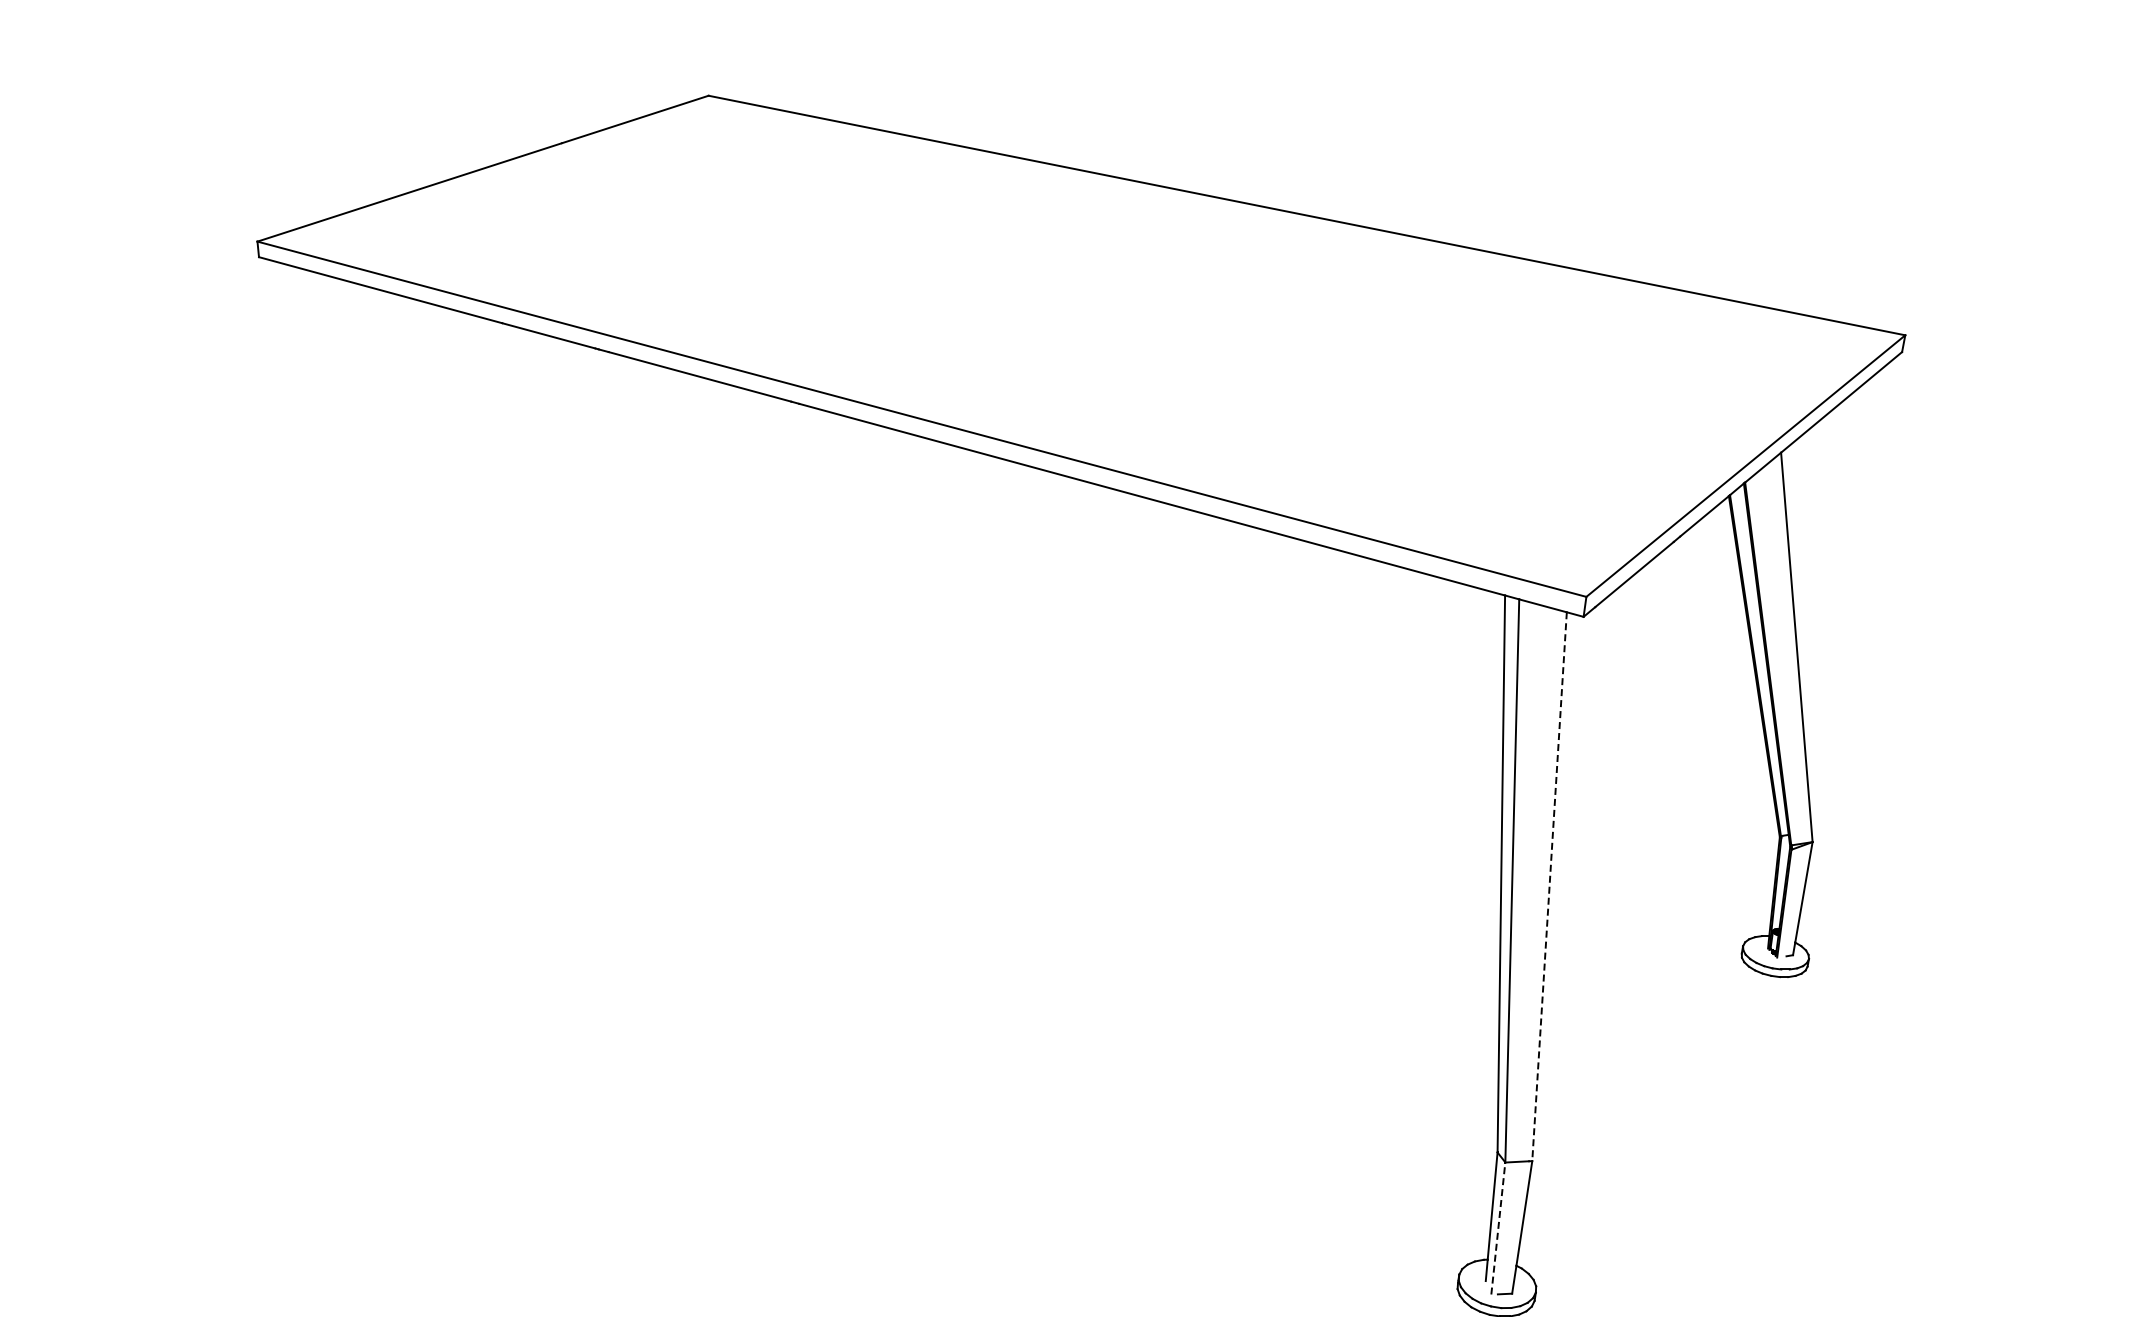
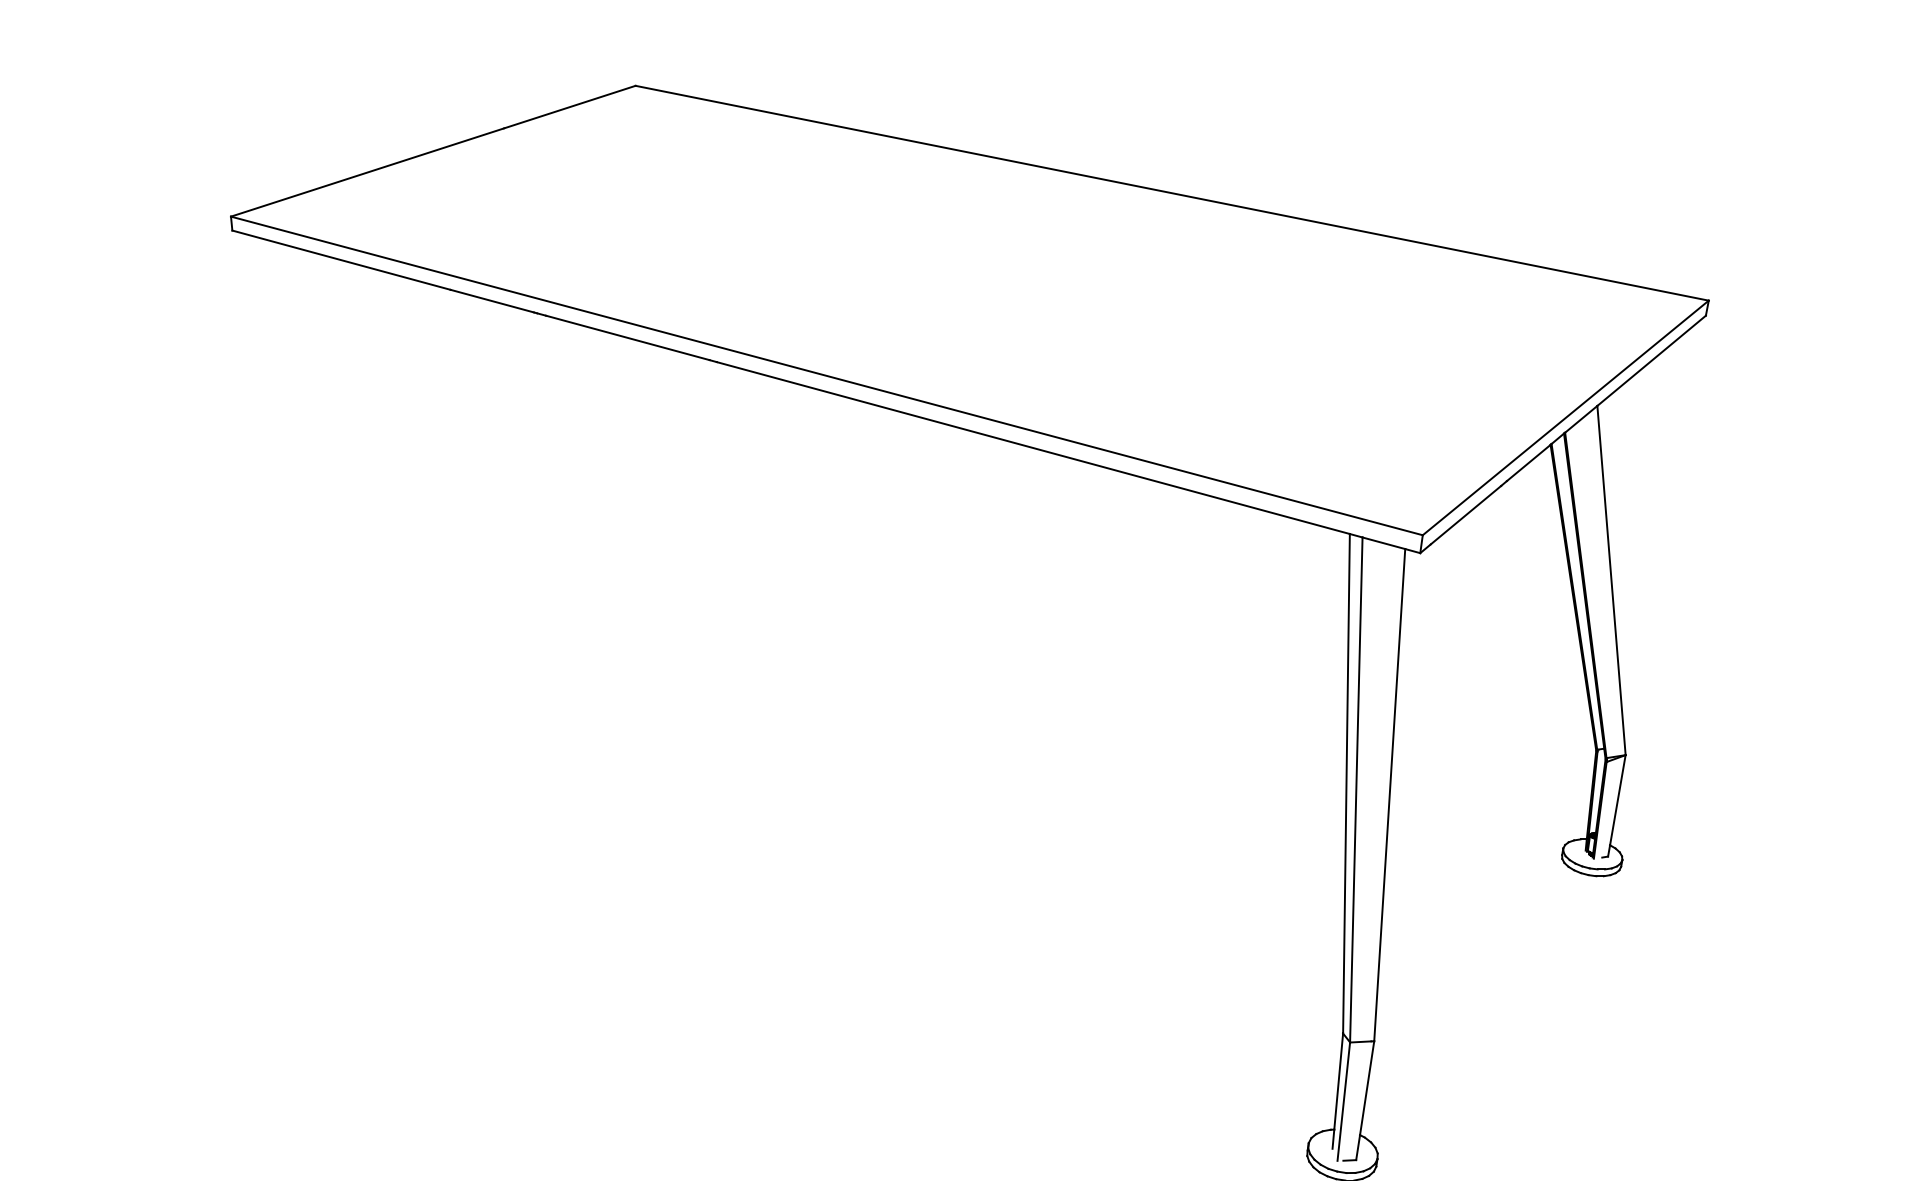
line: (1549, 886) -> (1389, 794), dashed -> solid
line: (1498, 1227) -> (1343, 1100), dashed -> solid

